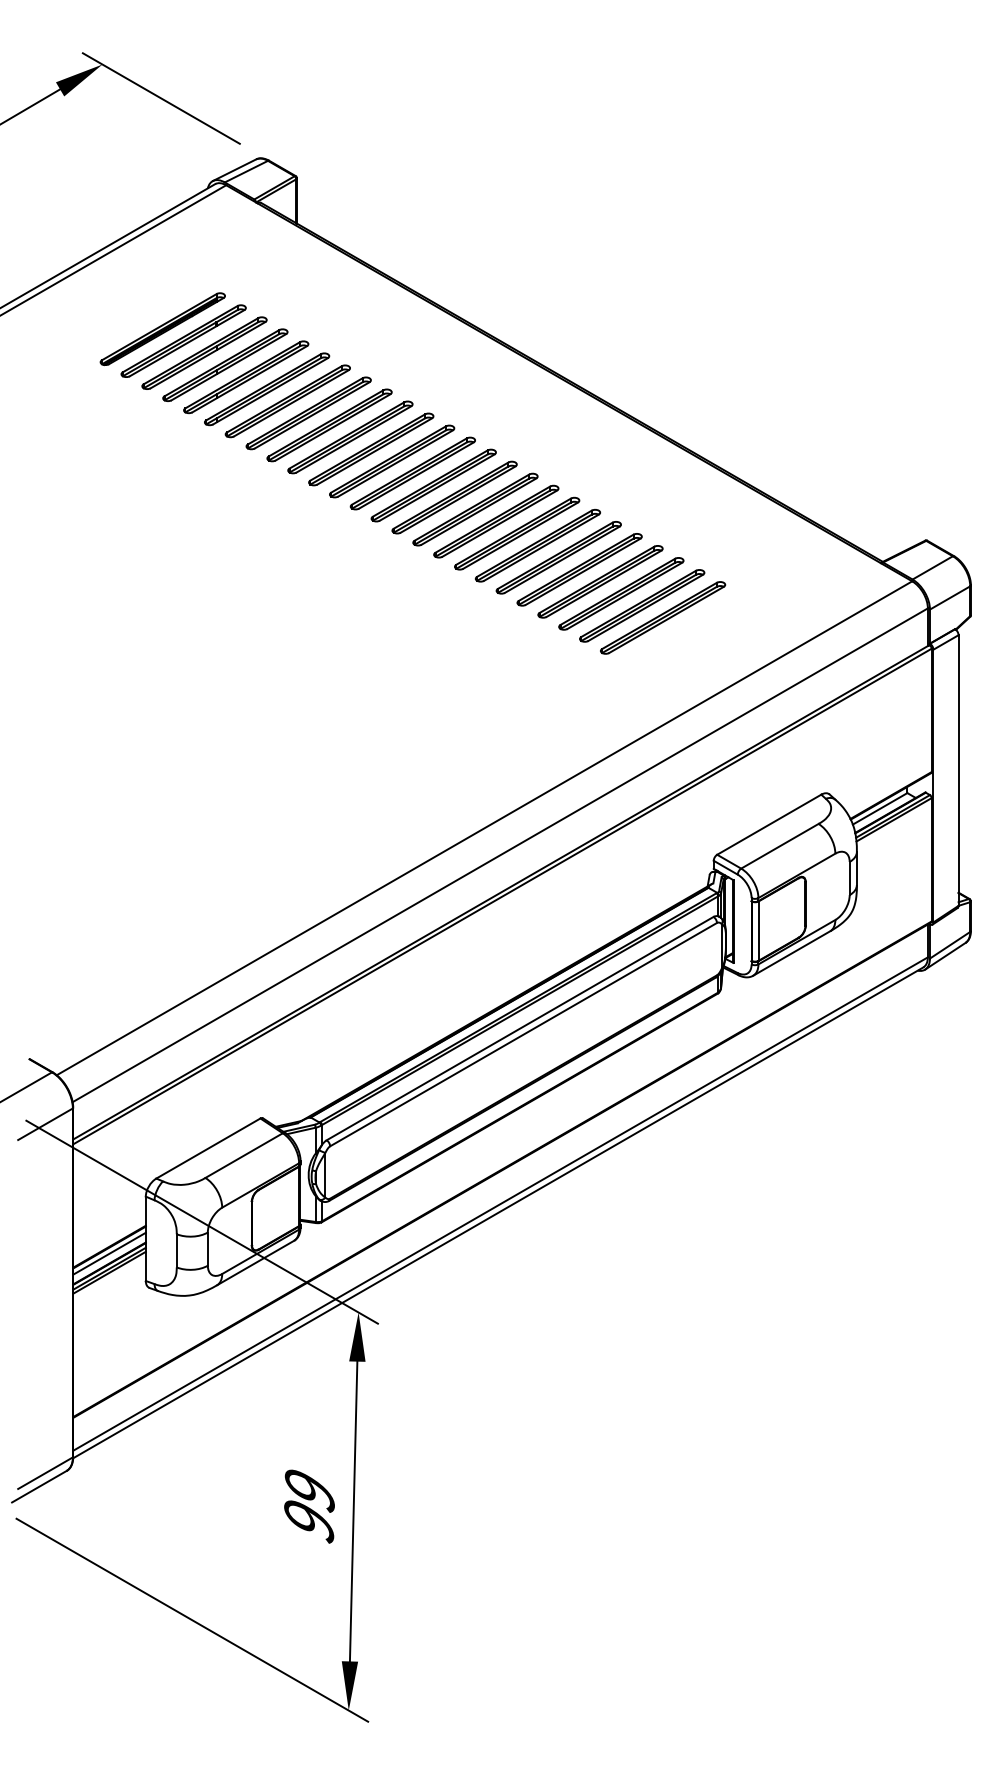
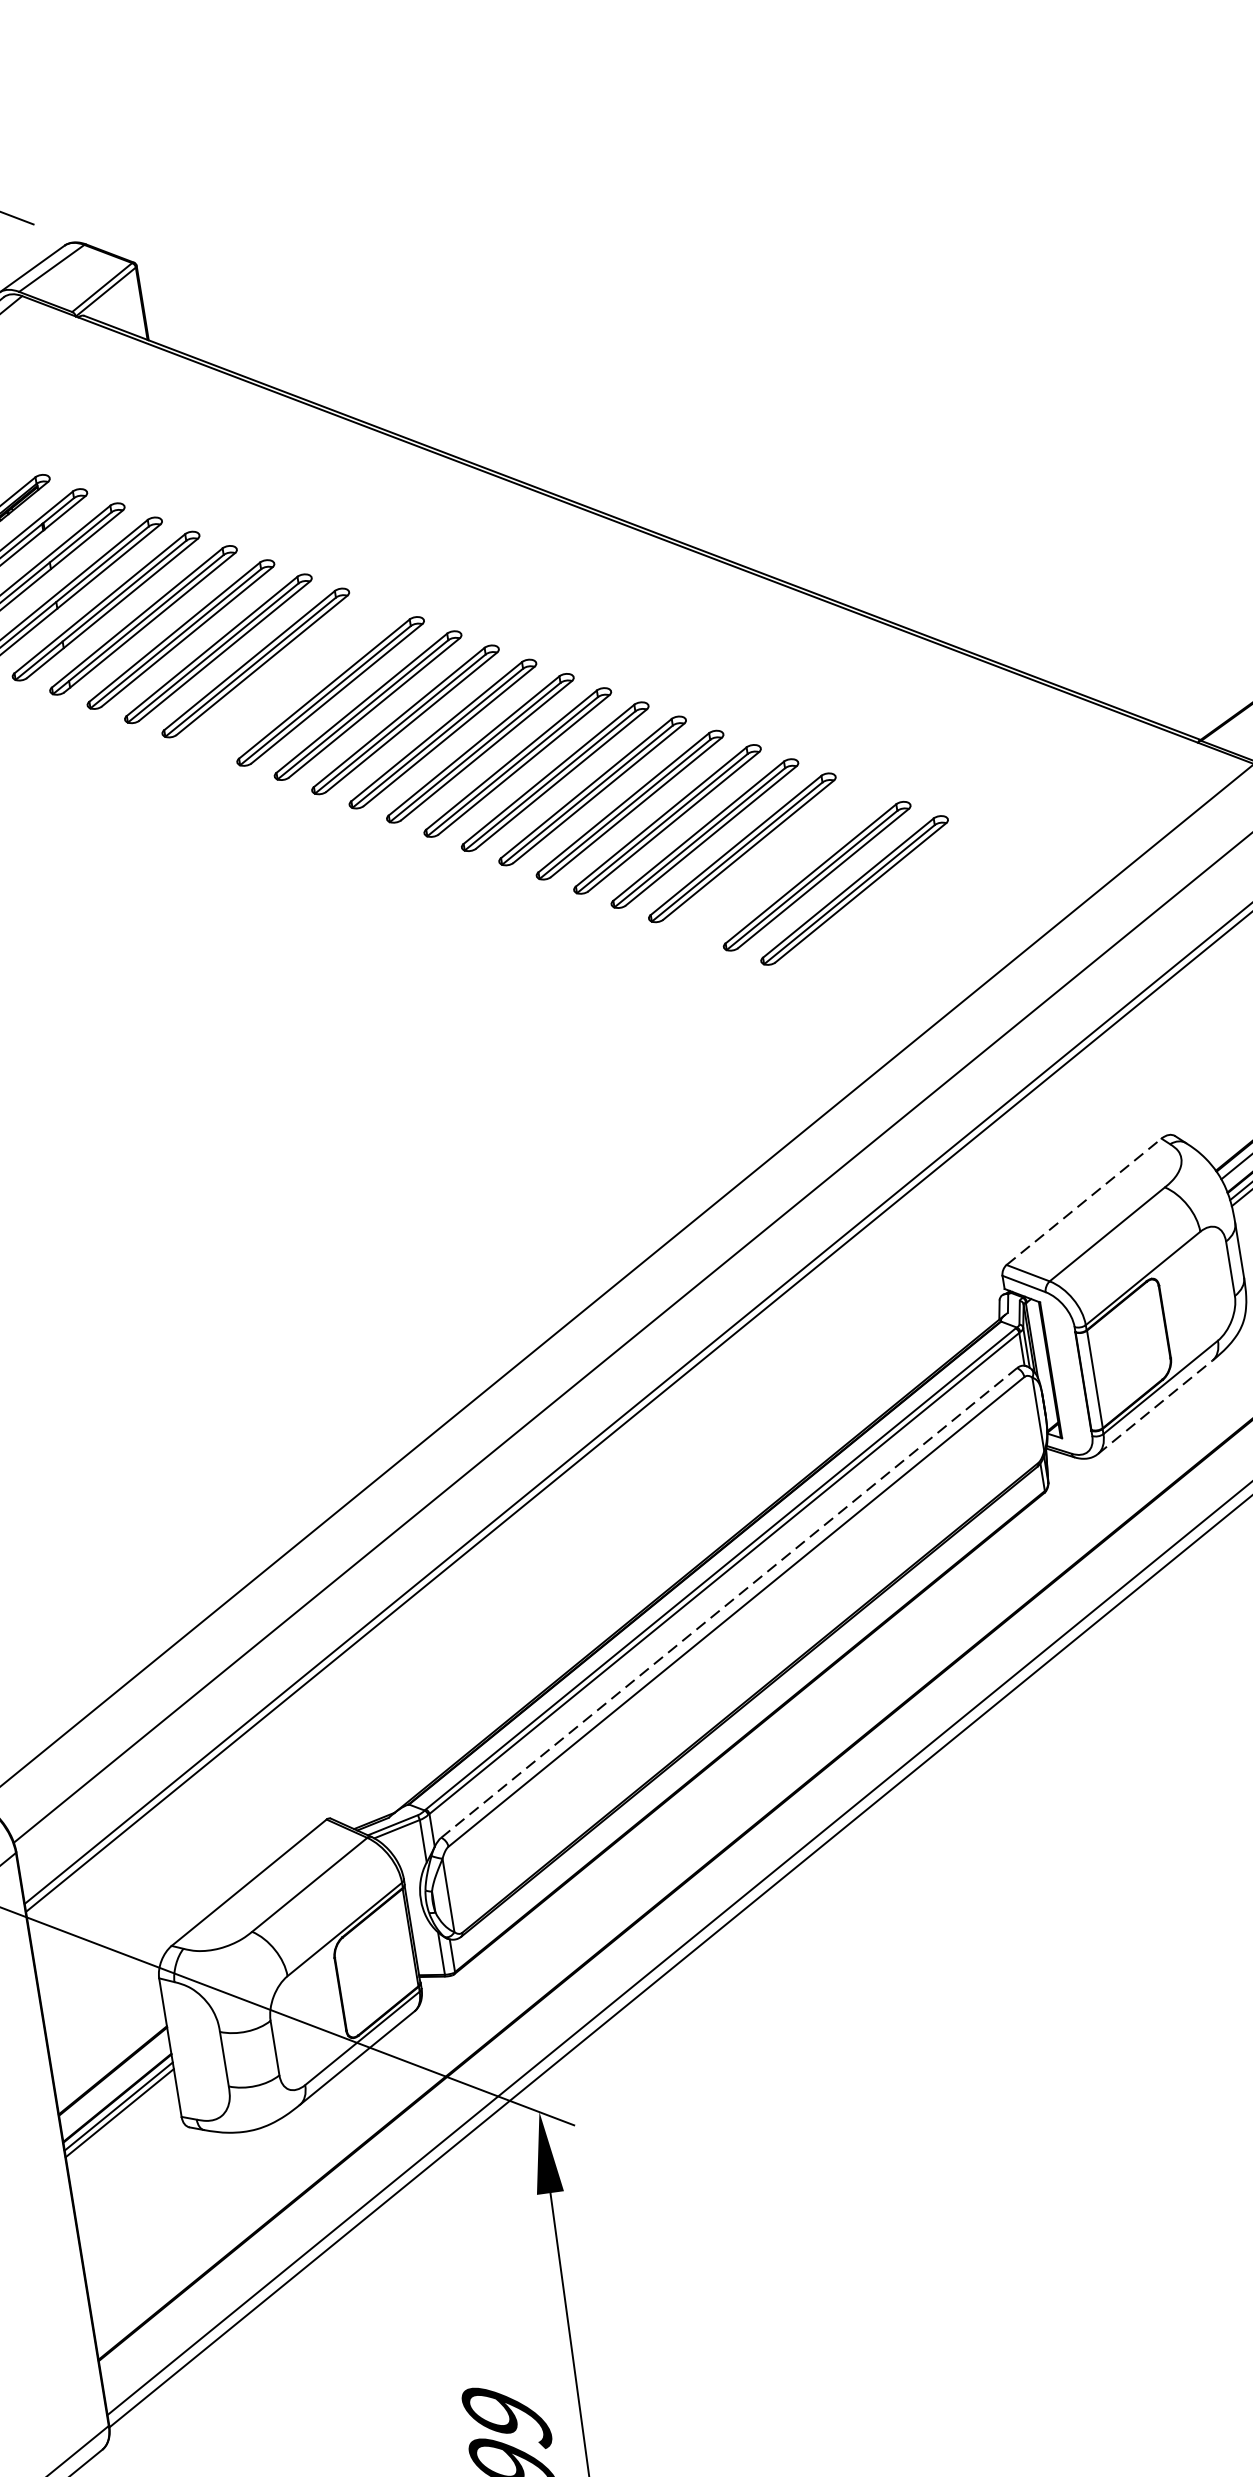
part: (350, 437) -> (293, 677), removed
part: (621, 593) -> (779, 861), removed
line: (769, 824) -> (1084, 1201), solid -> dashed
line: (792, 953) -> (1156, 1407), solid -> dashed
line: (520, 1028) -> (729, 1602), solid -> dashed
line: (109, 1253) -> (114, 2081), removed

